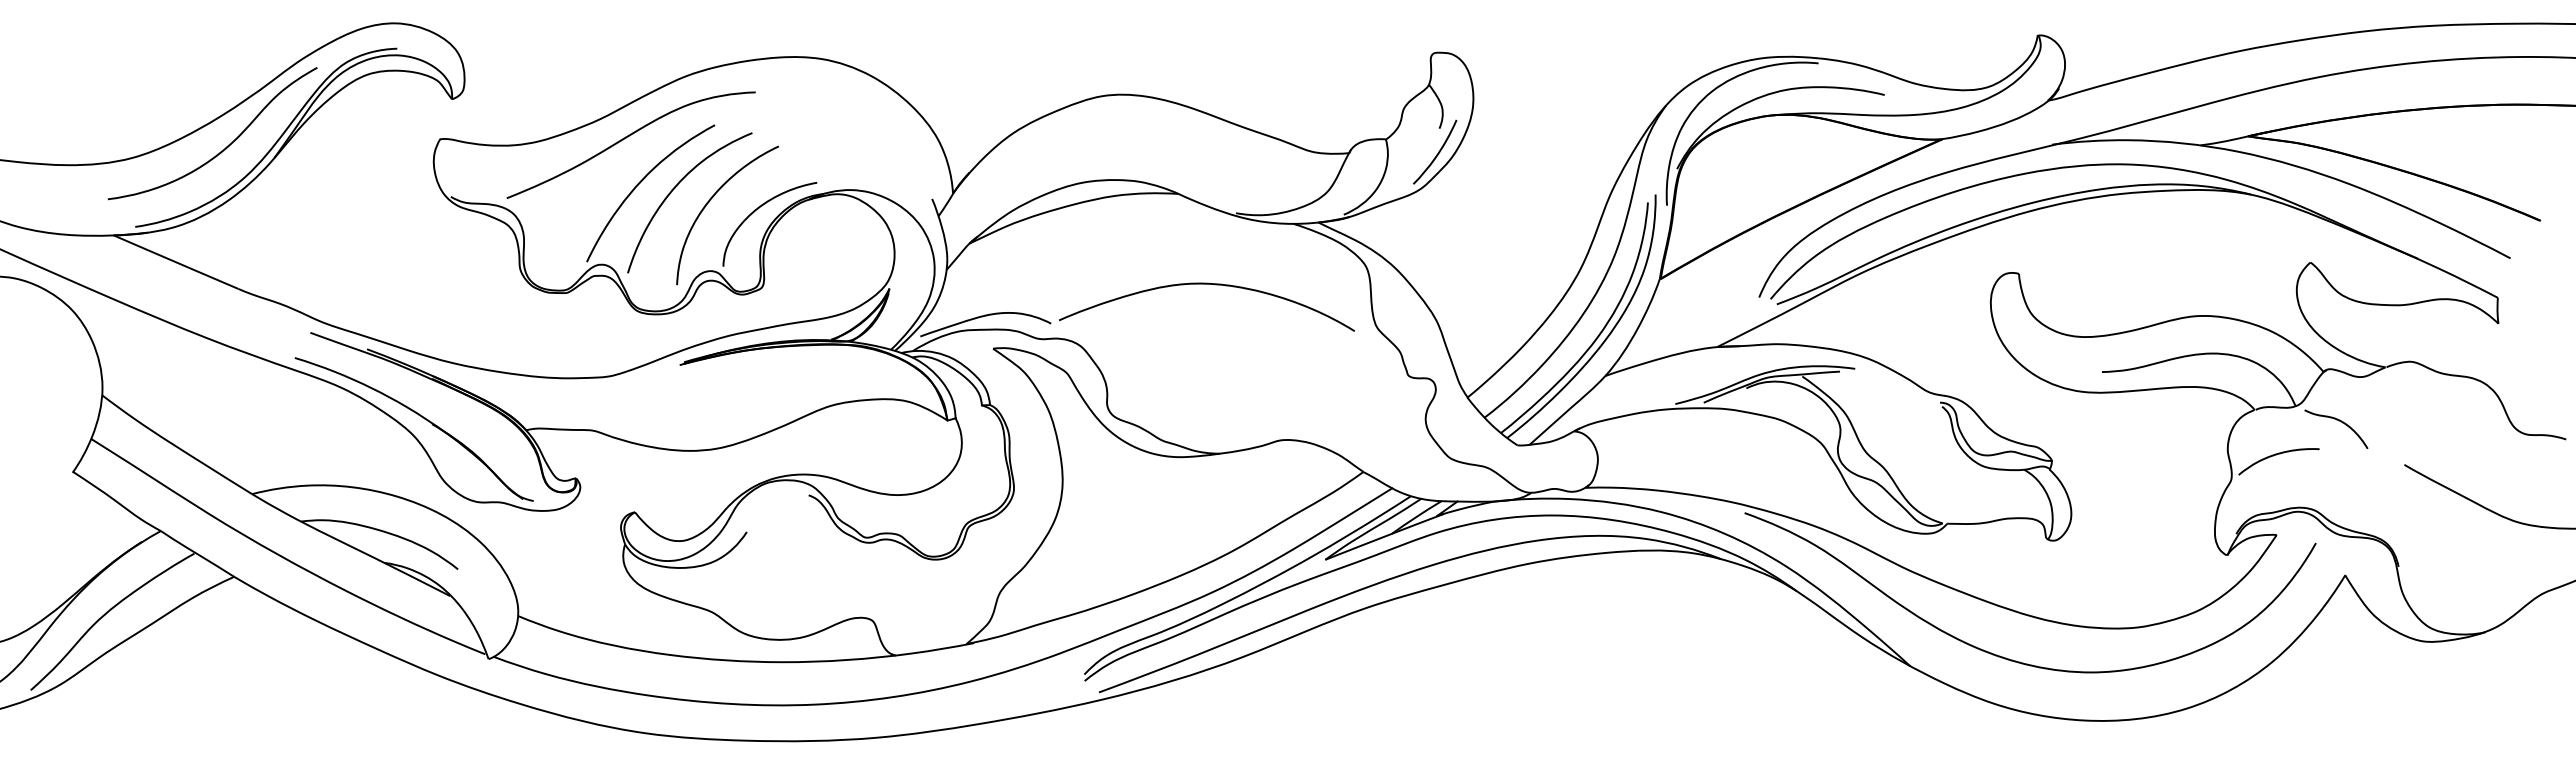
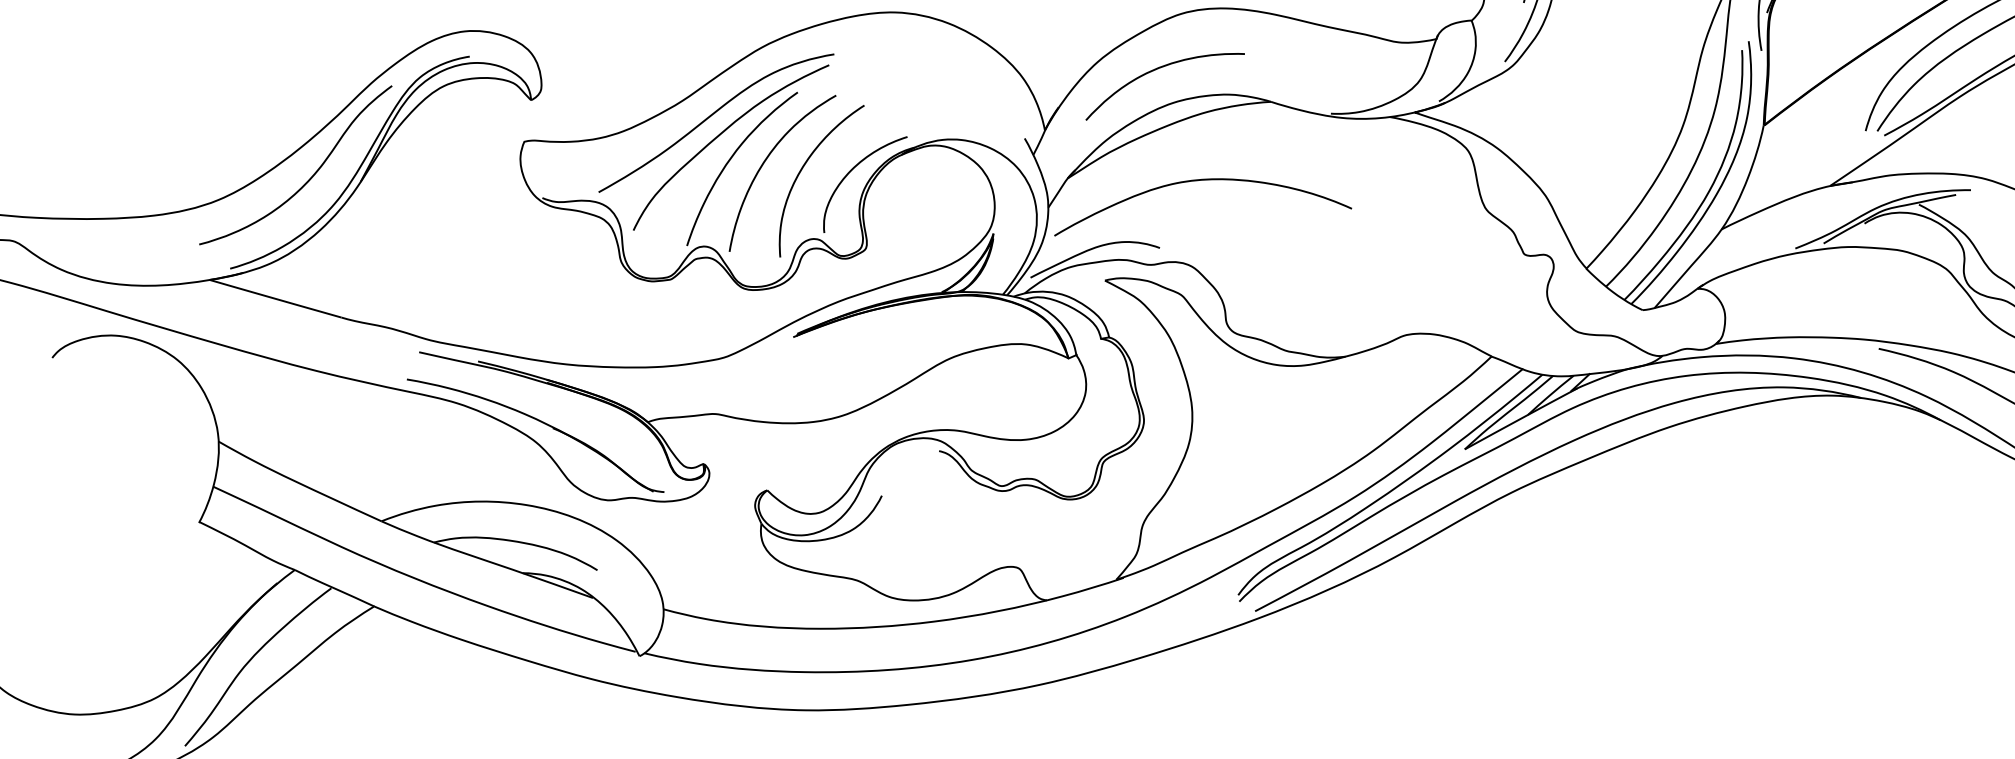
curve: (1070, 148) -> (1156, 70), added
curve: (634, 157) -> (721, 135), added
curve: (1206, 284) -> (1197, 181), moved

